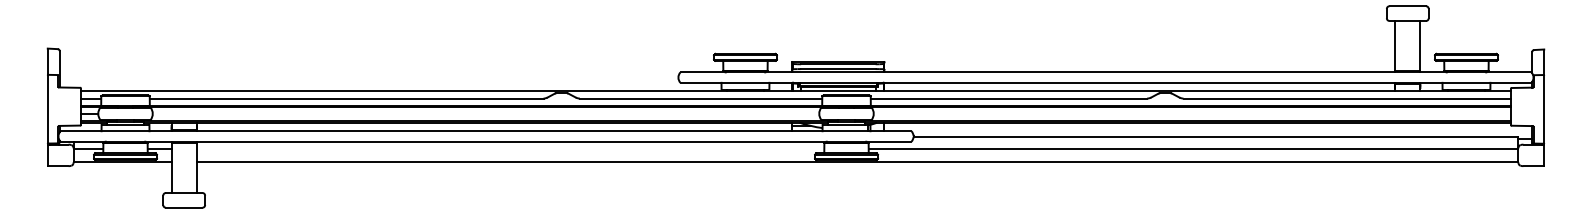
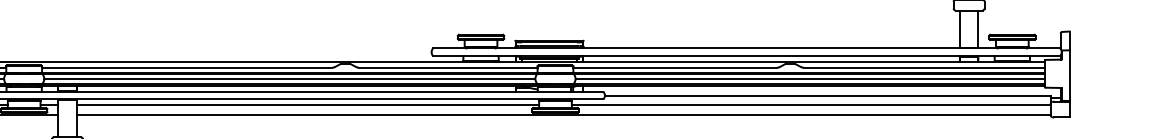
line: (485, 113) -> (289, 78), added
line: (1192, 113) -> (810, 78), added
line: (510, 148) -> (307, 104), added

